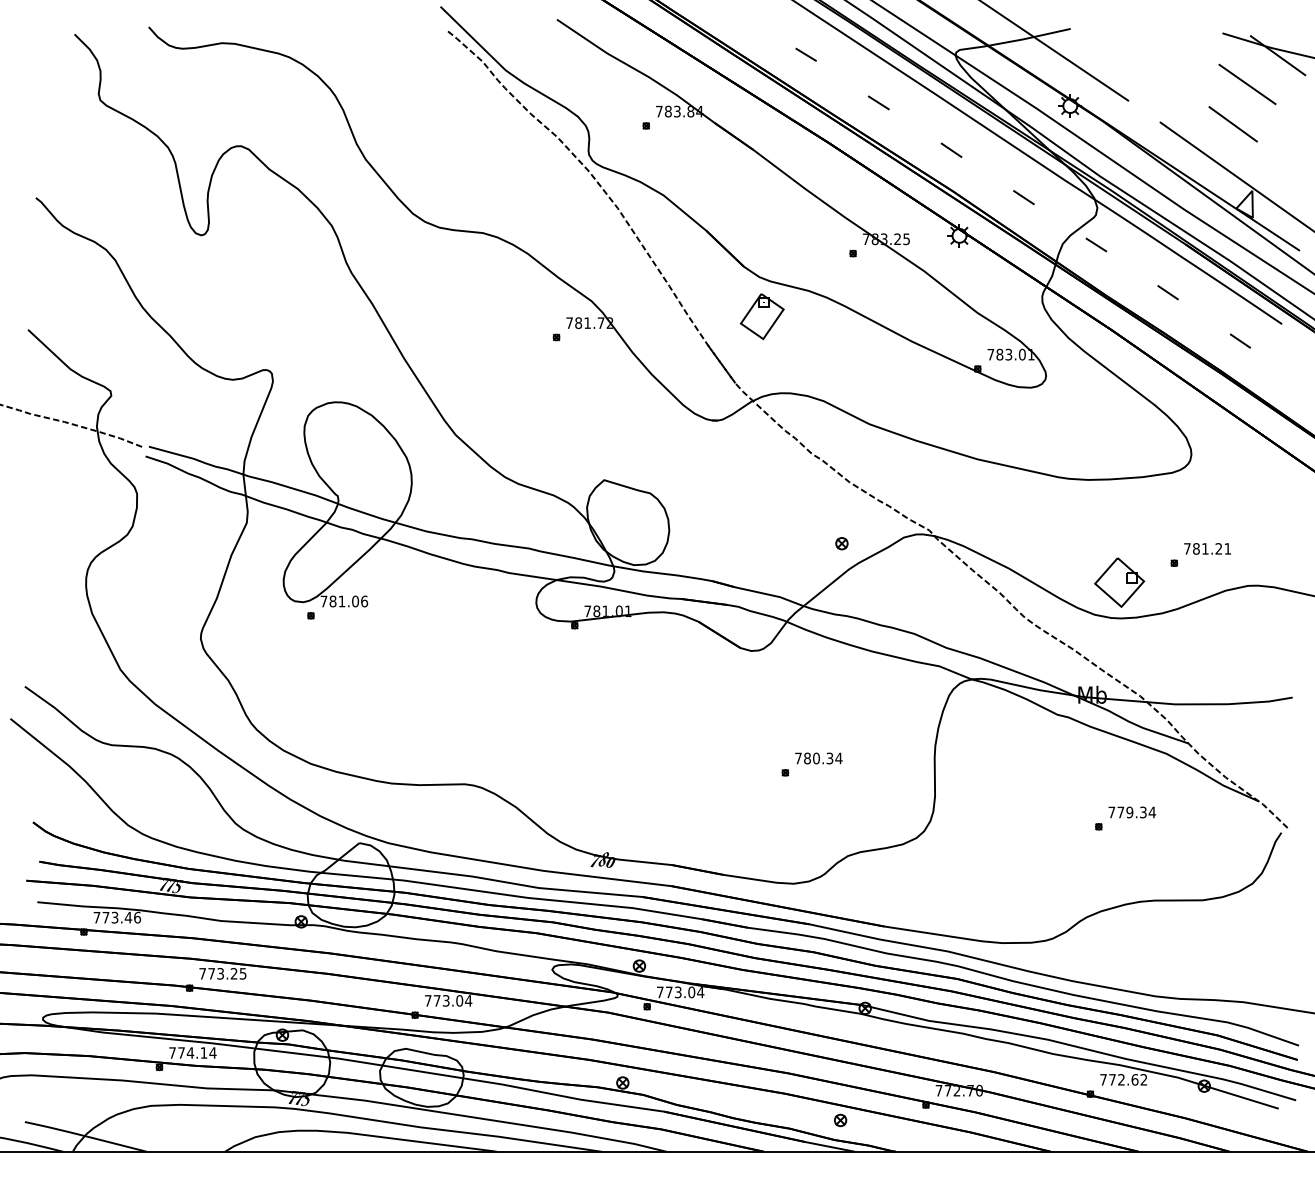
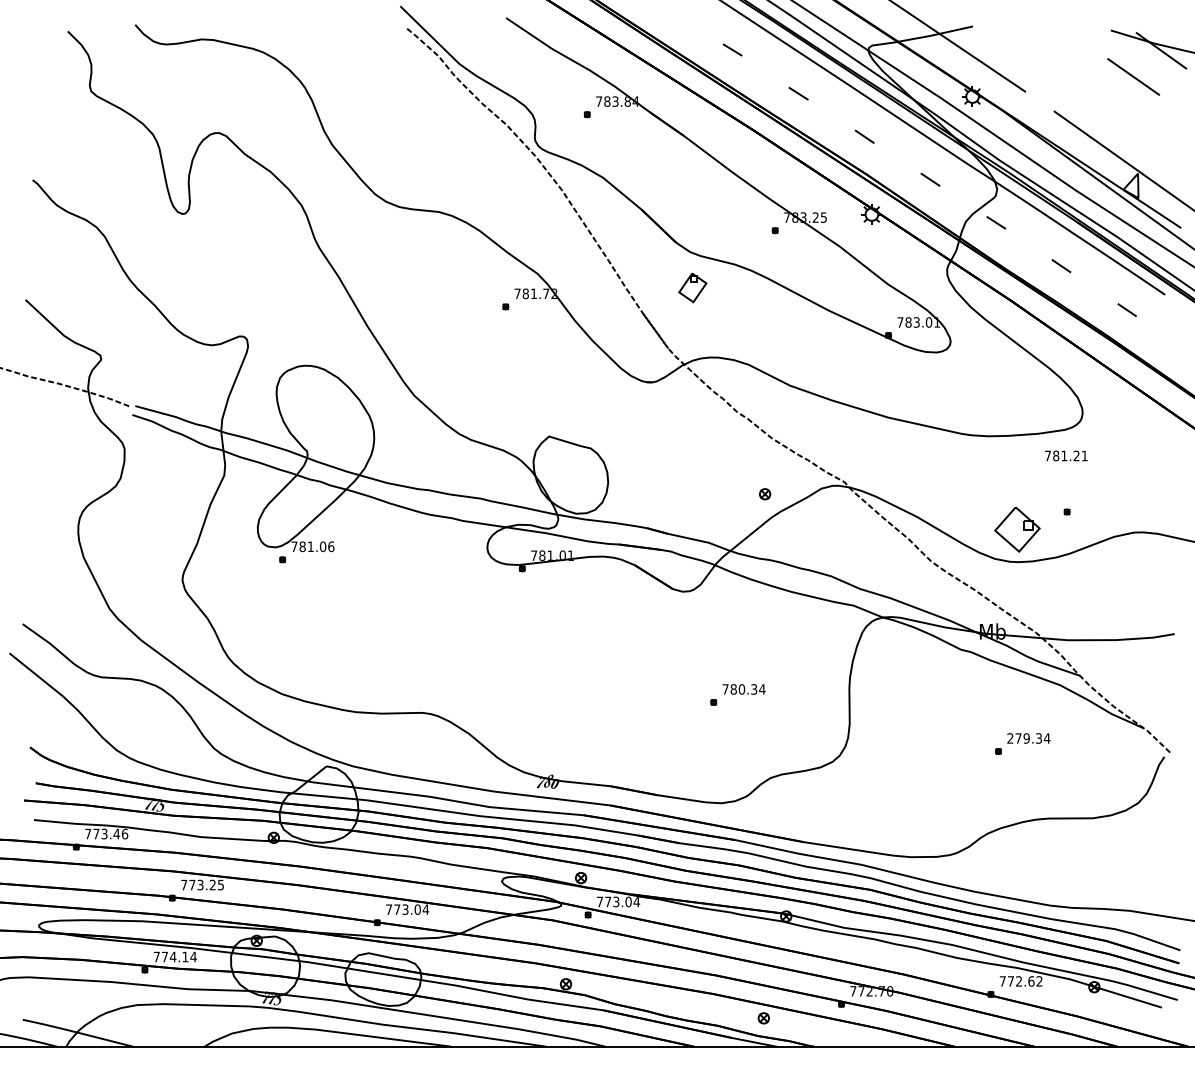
line: (1233, 123) -> (1120, 112), removed
part: (762, 316) -> (692, 287), size x0.7
text: (1207, 548) -> (1066, 455), moved
text: (1112, 812) -> (1010, 738), 779.34 -> 279.34

